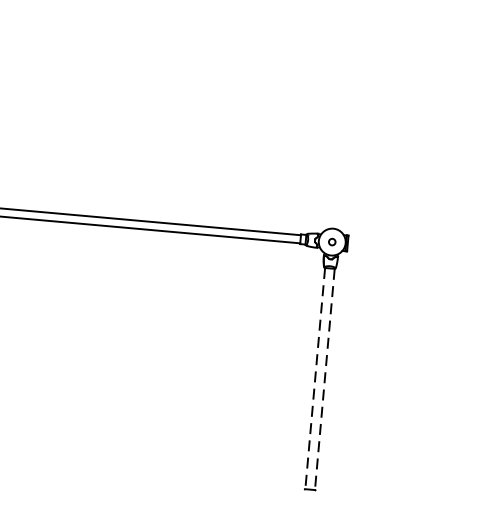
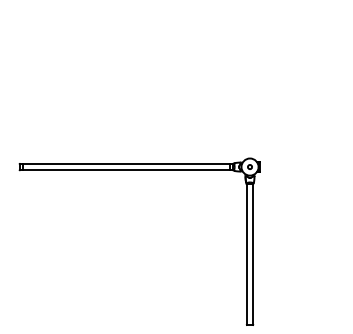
line: (314, 378) -> (246, 254), dashed -> solid
line: (325, 379) -> (253, 254), dashed -> solid

